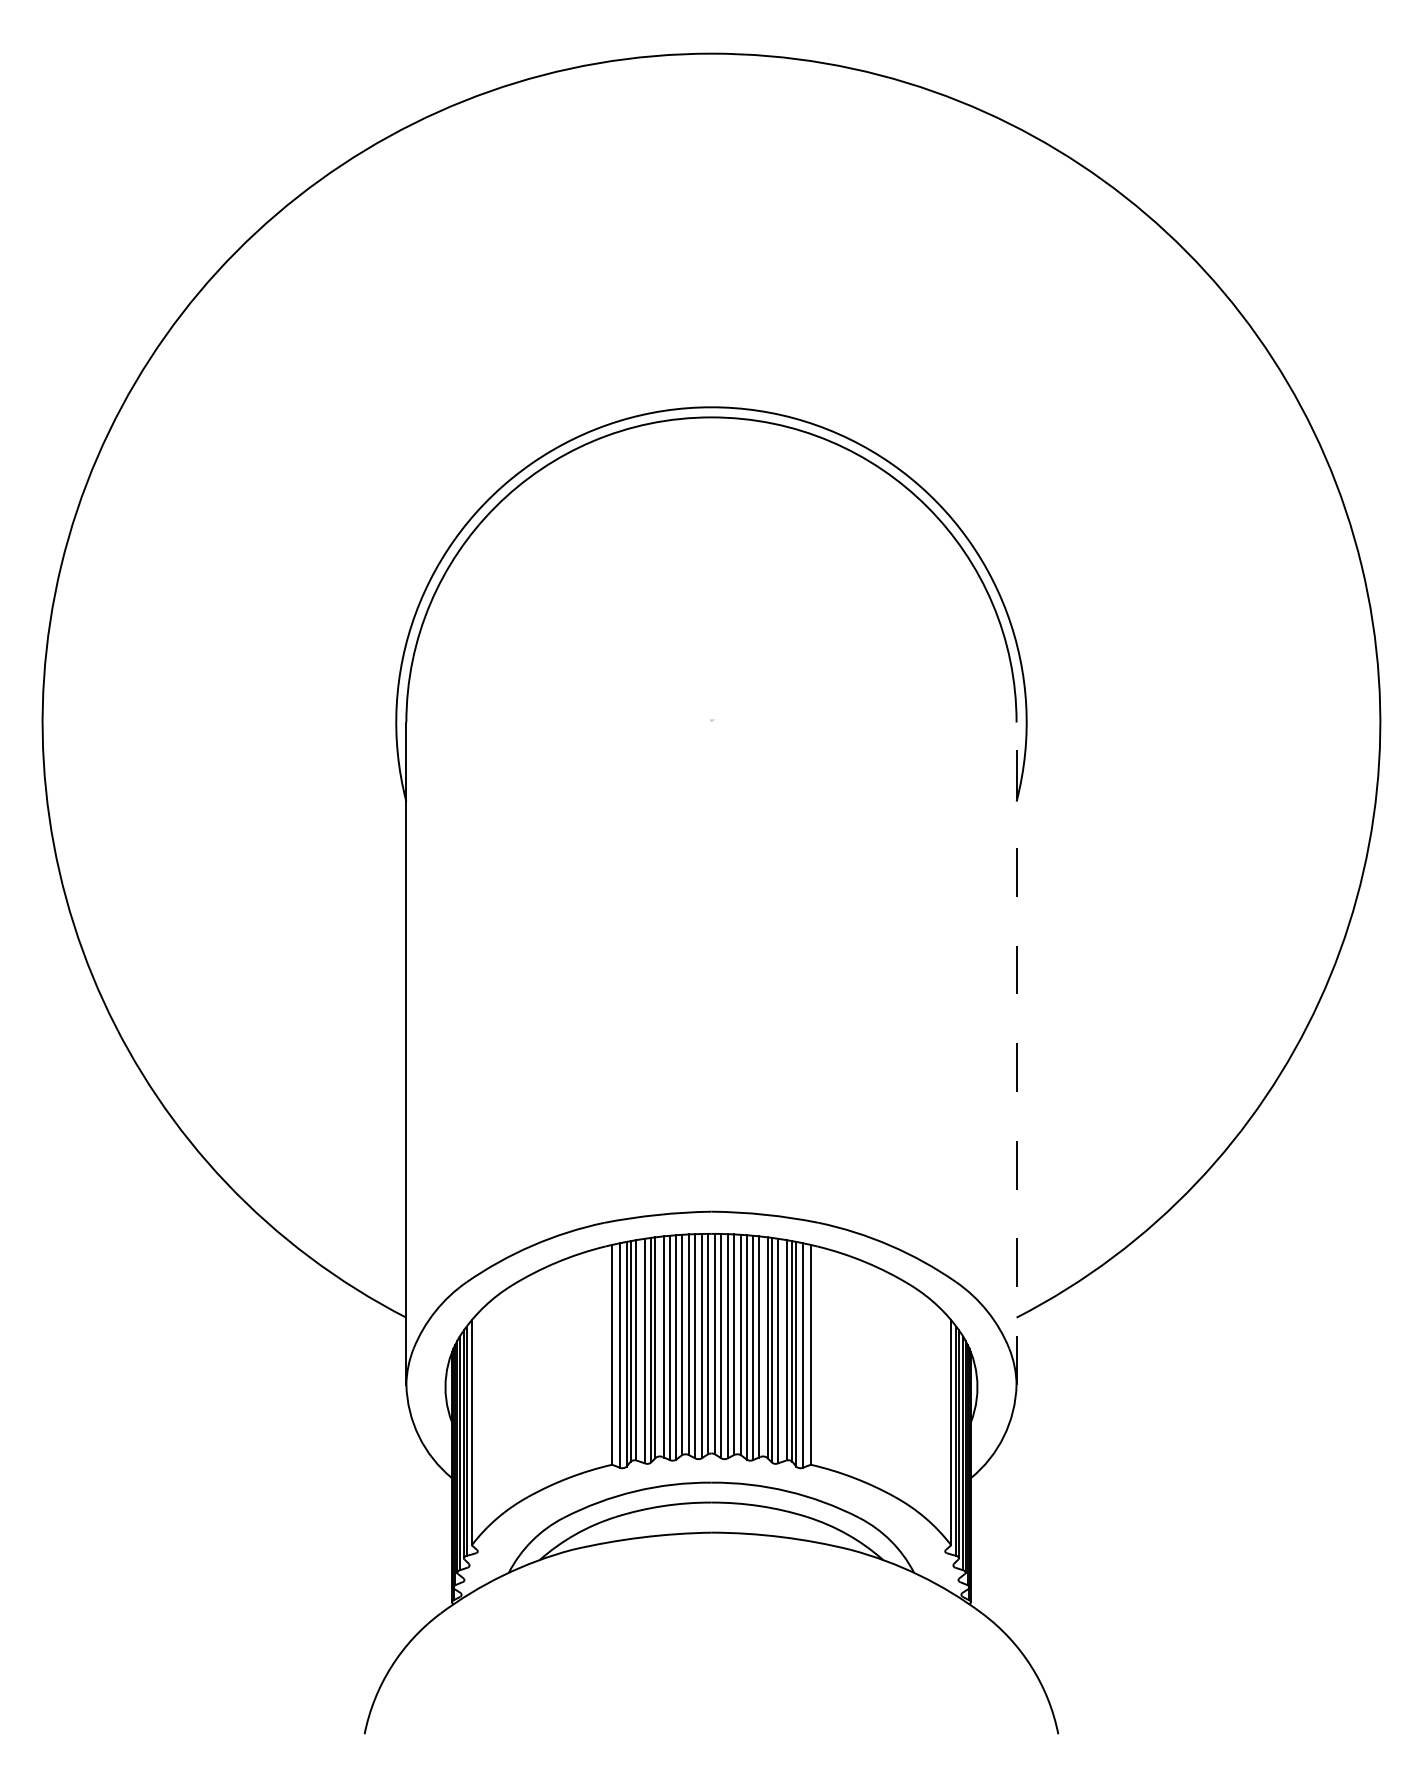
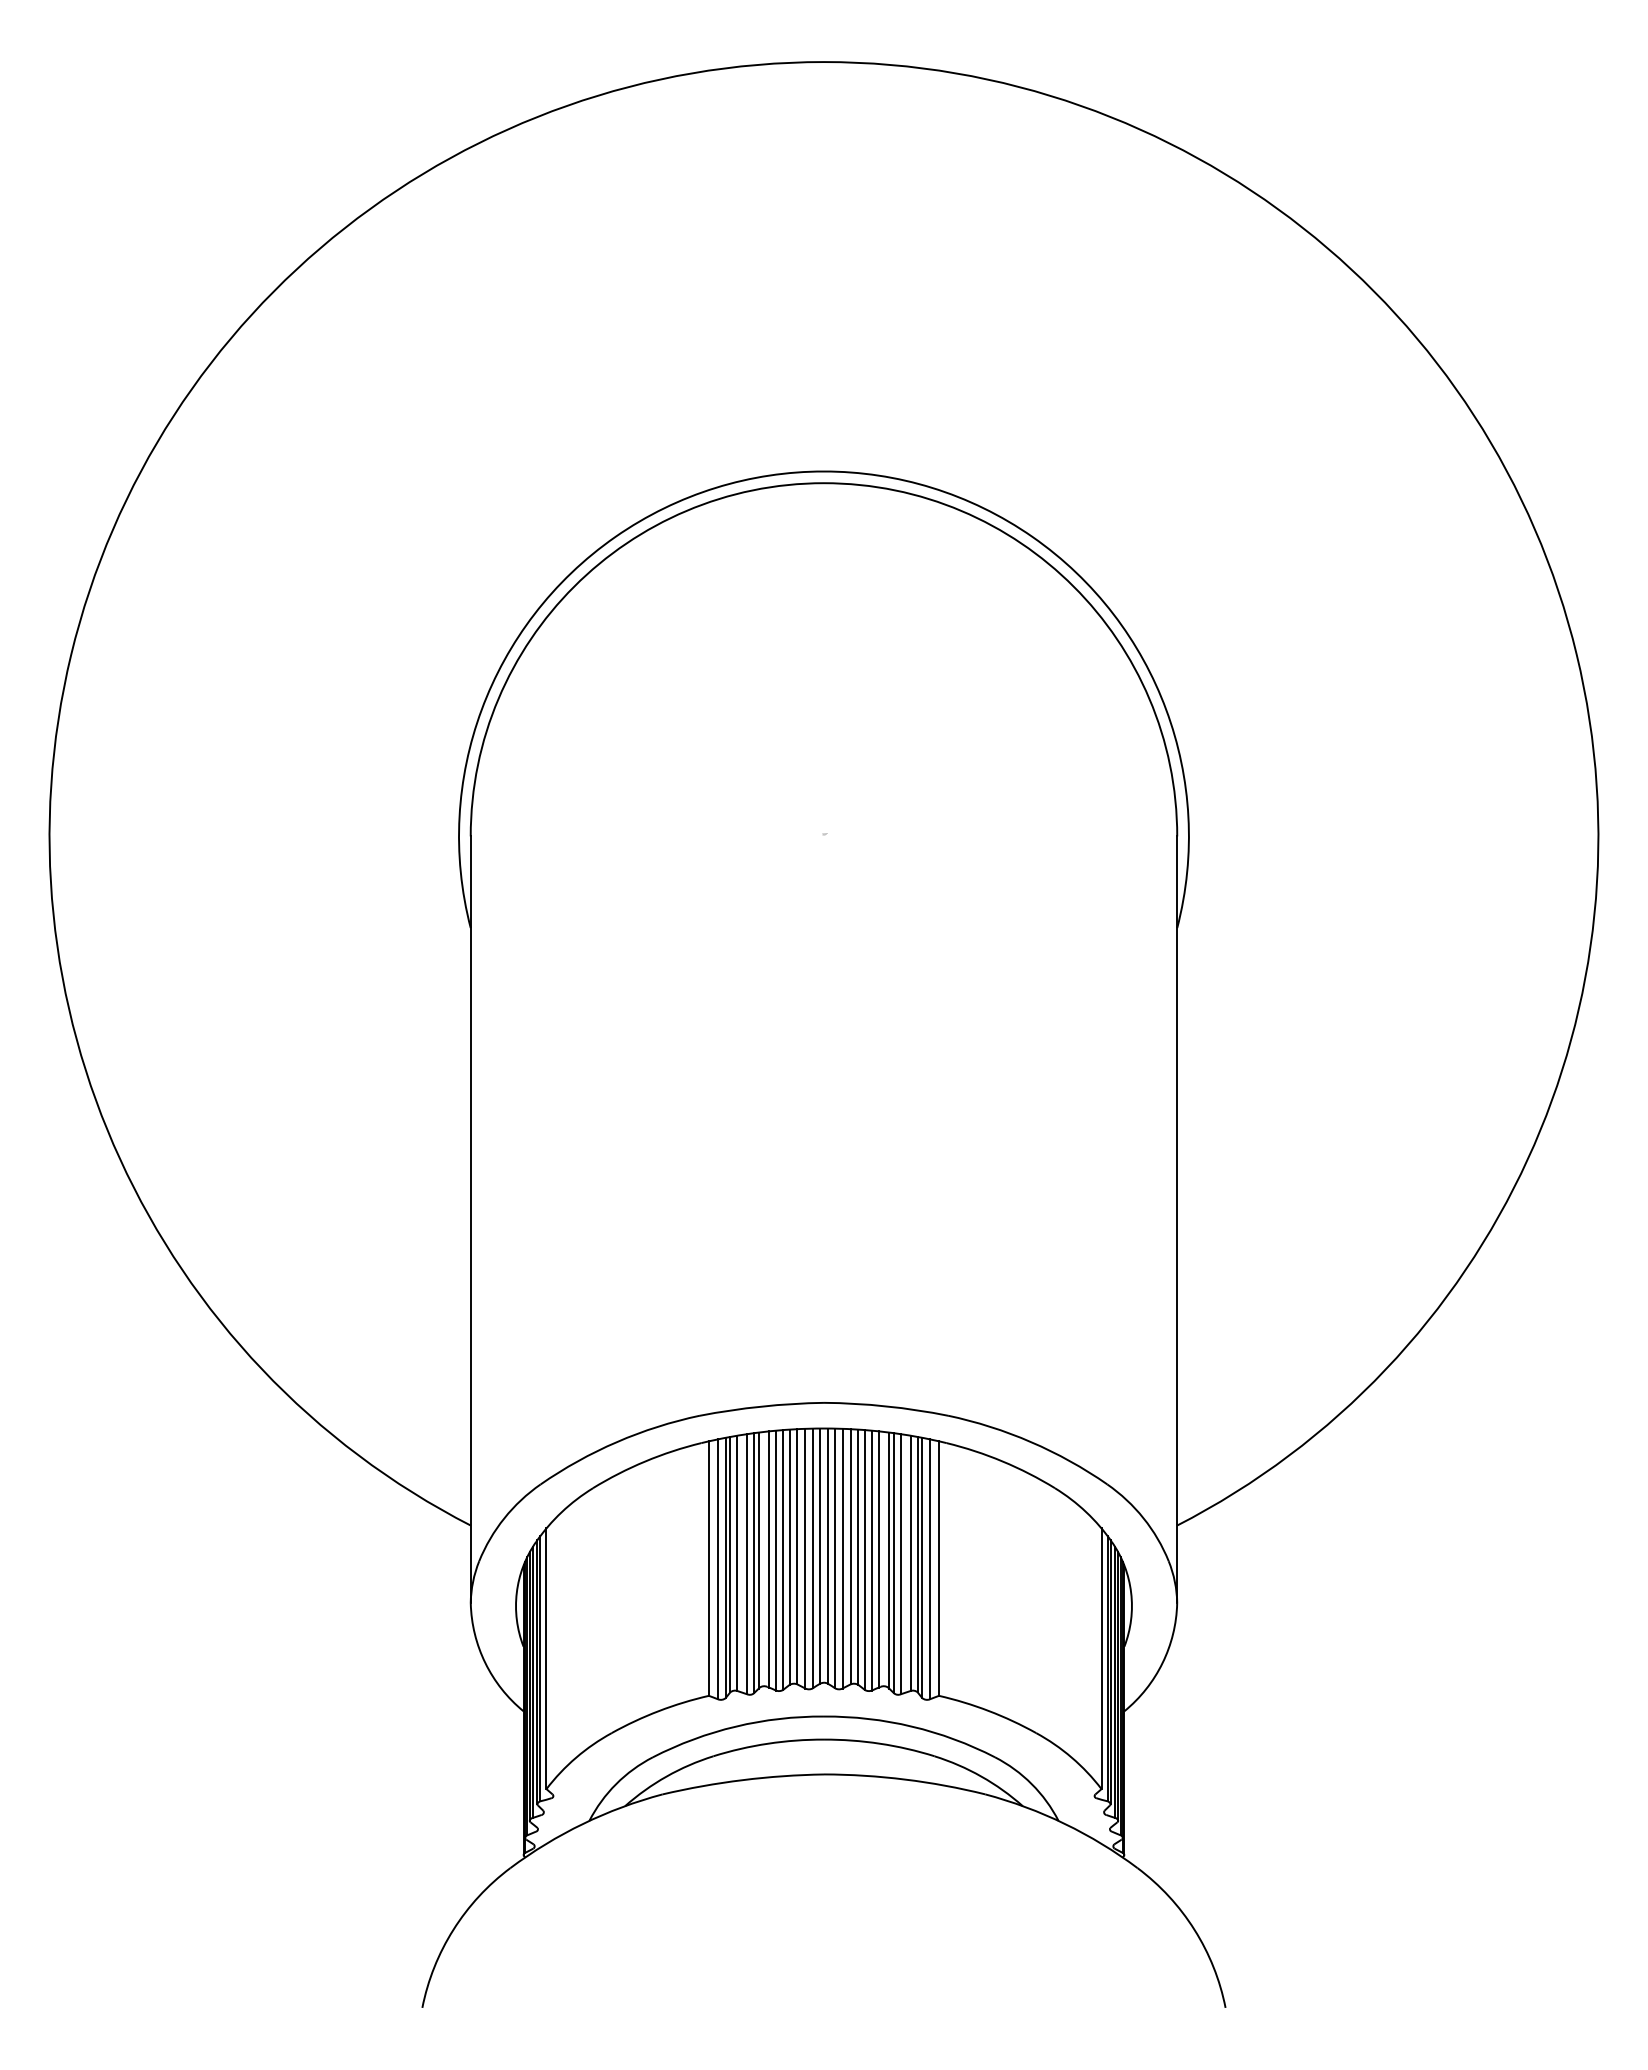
line: (1016, 1053) -> (1177, 1219), dashed -> solid

